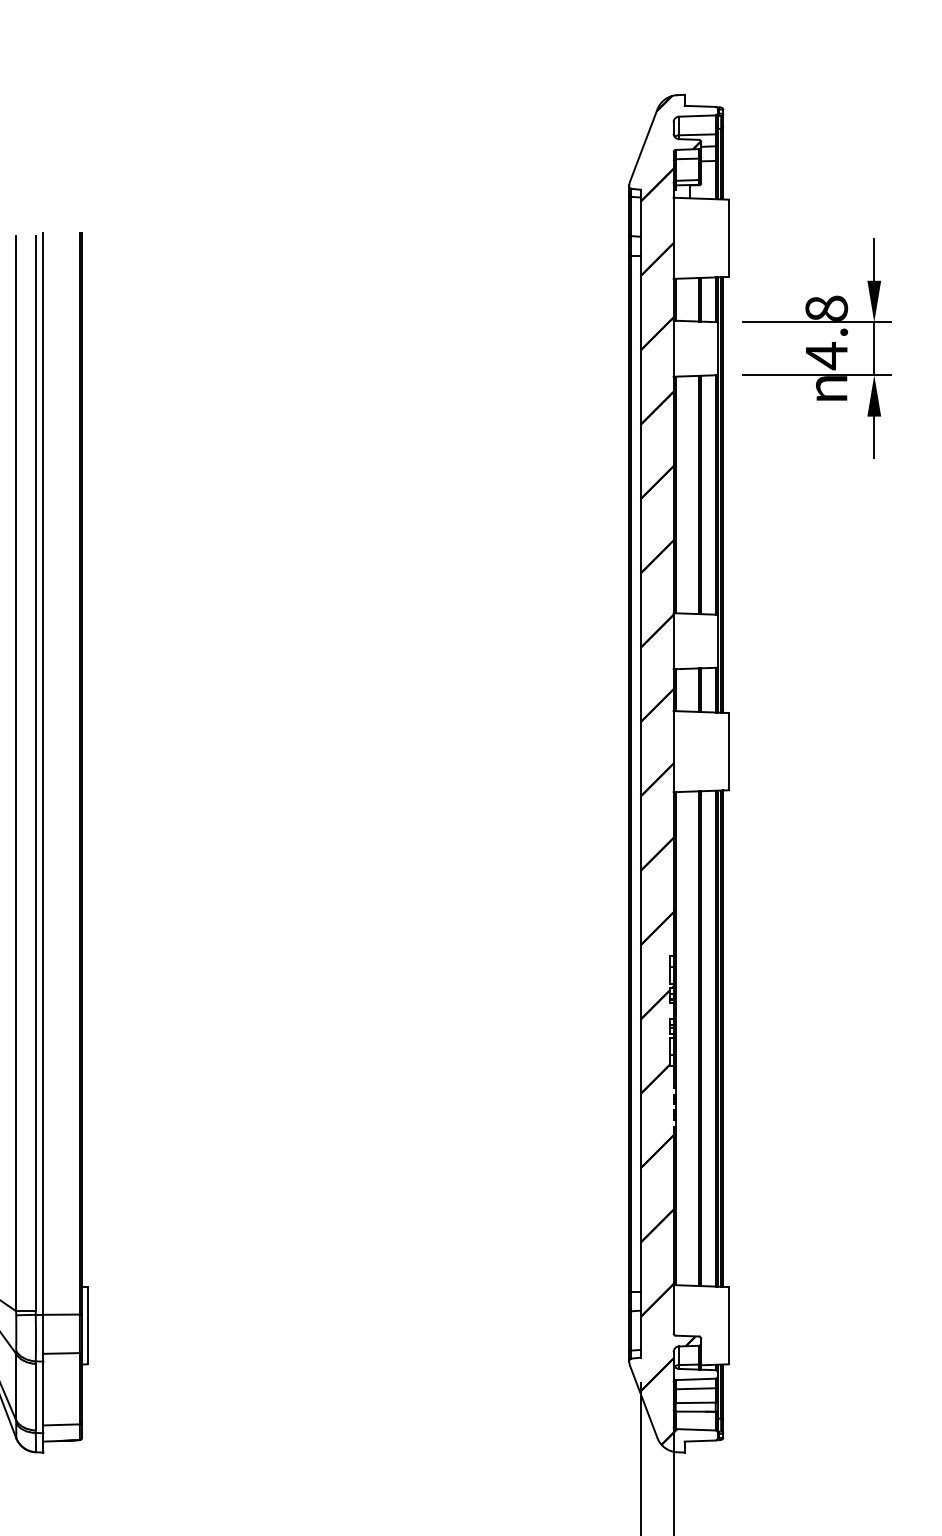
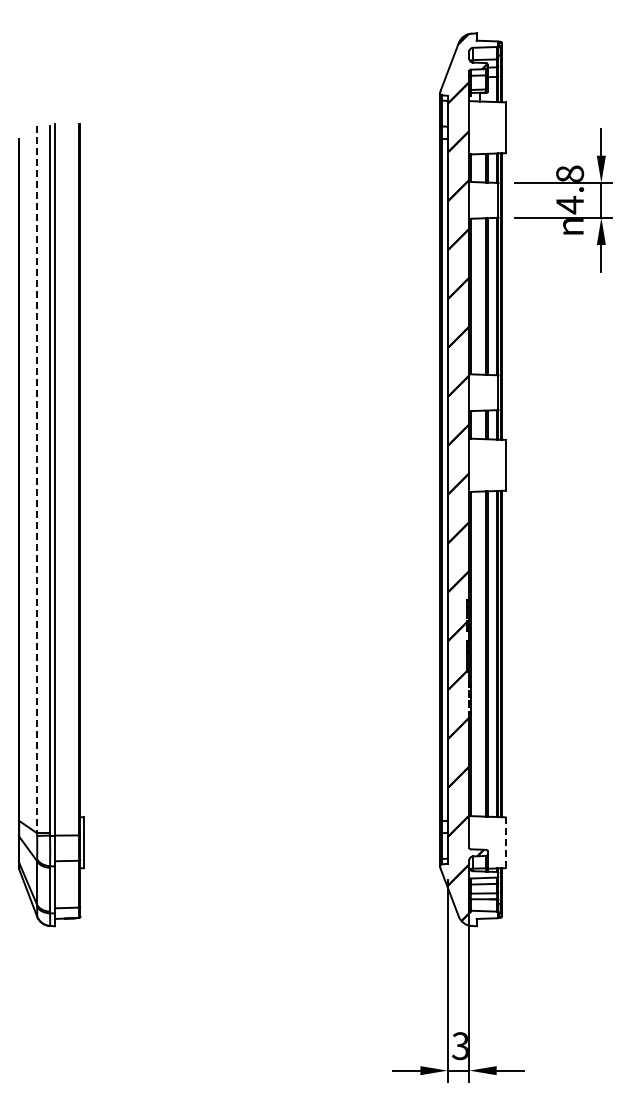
line: (16, 774) -> (37, 480), solid -> dashed
line: (728, 1326) -> (505, 843), solid -> dashed

